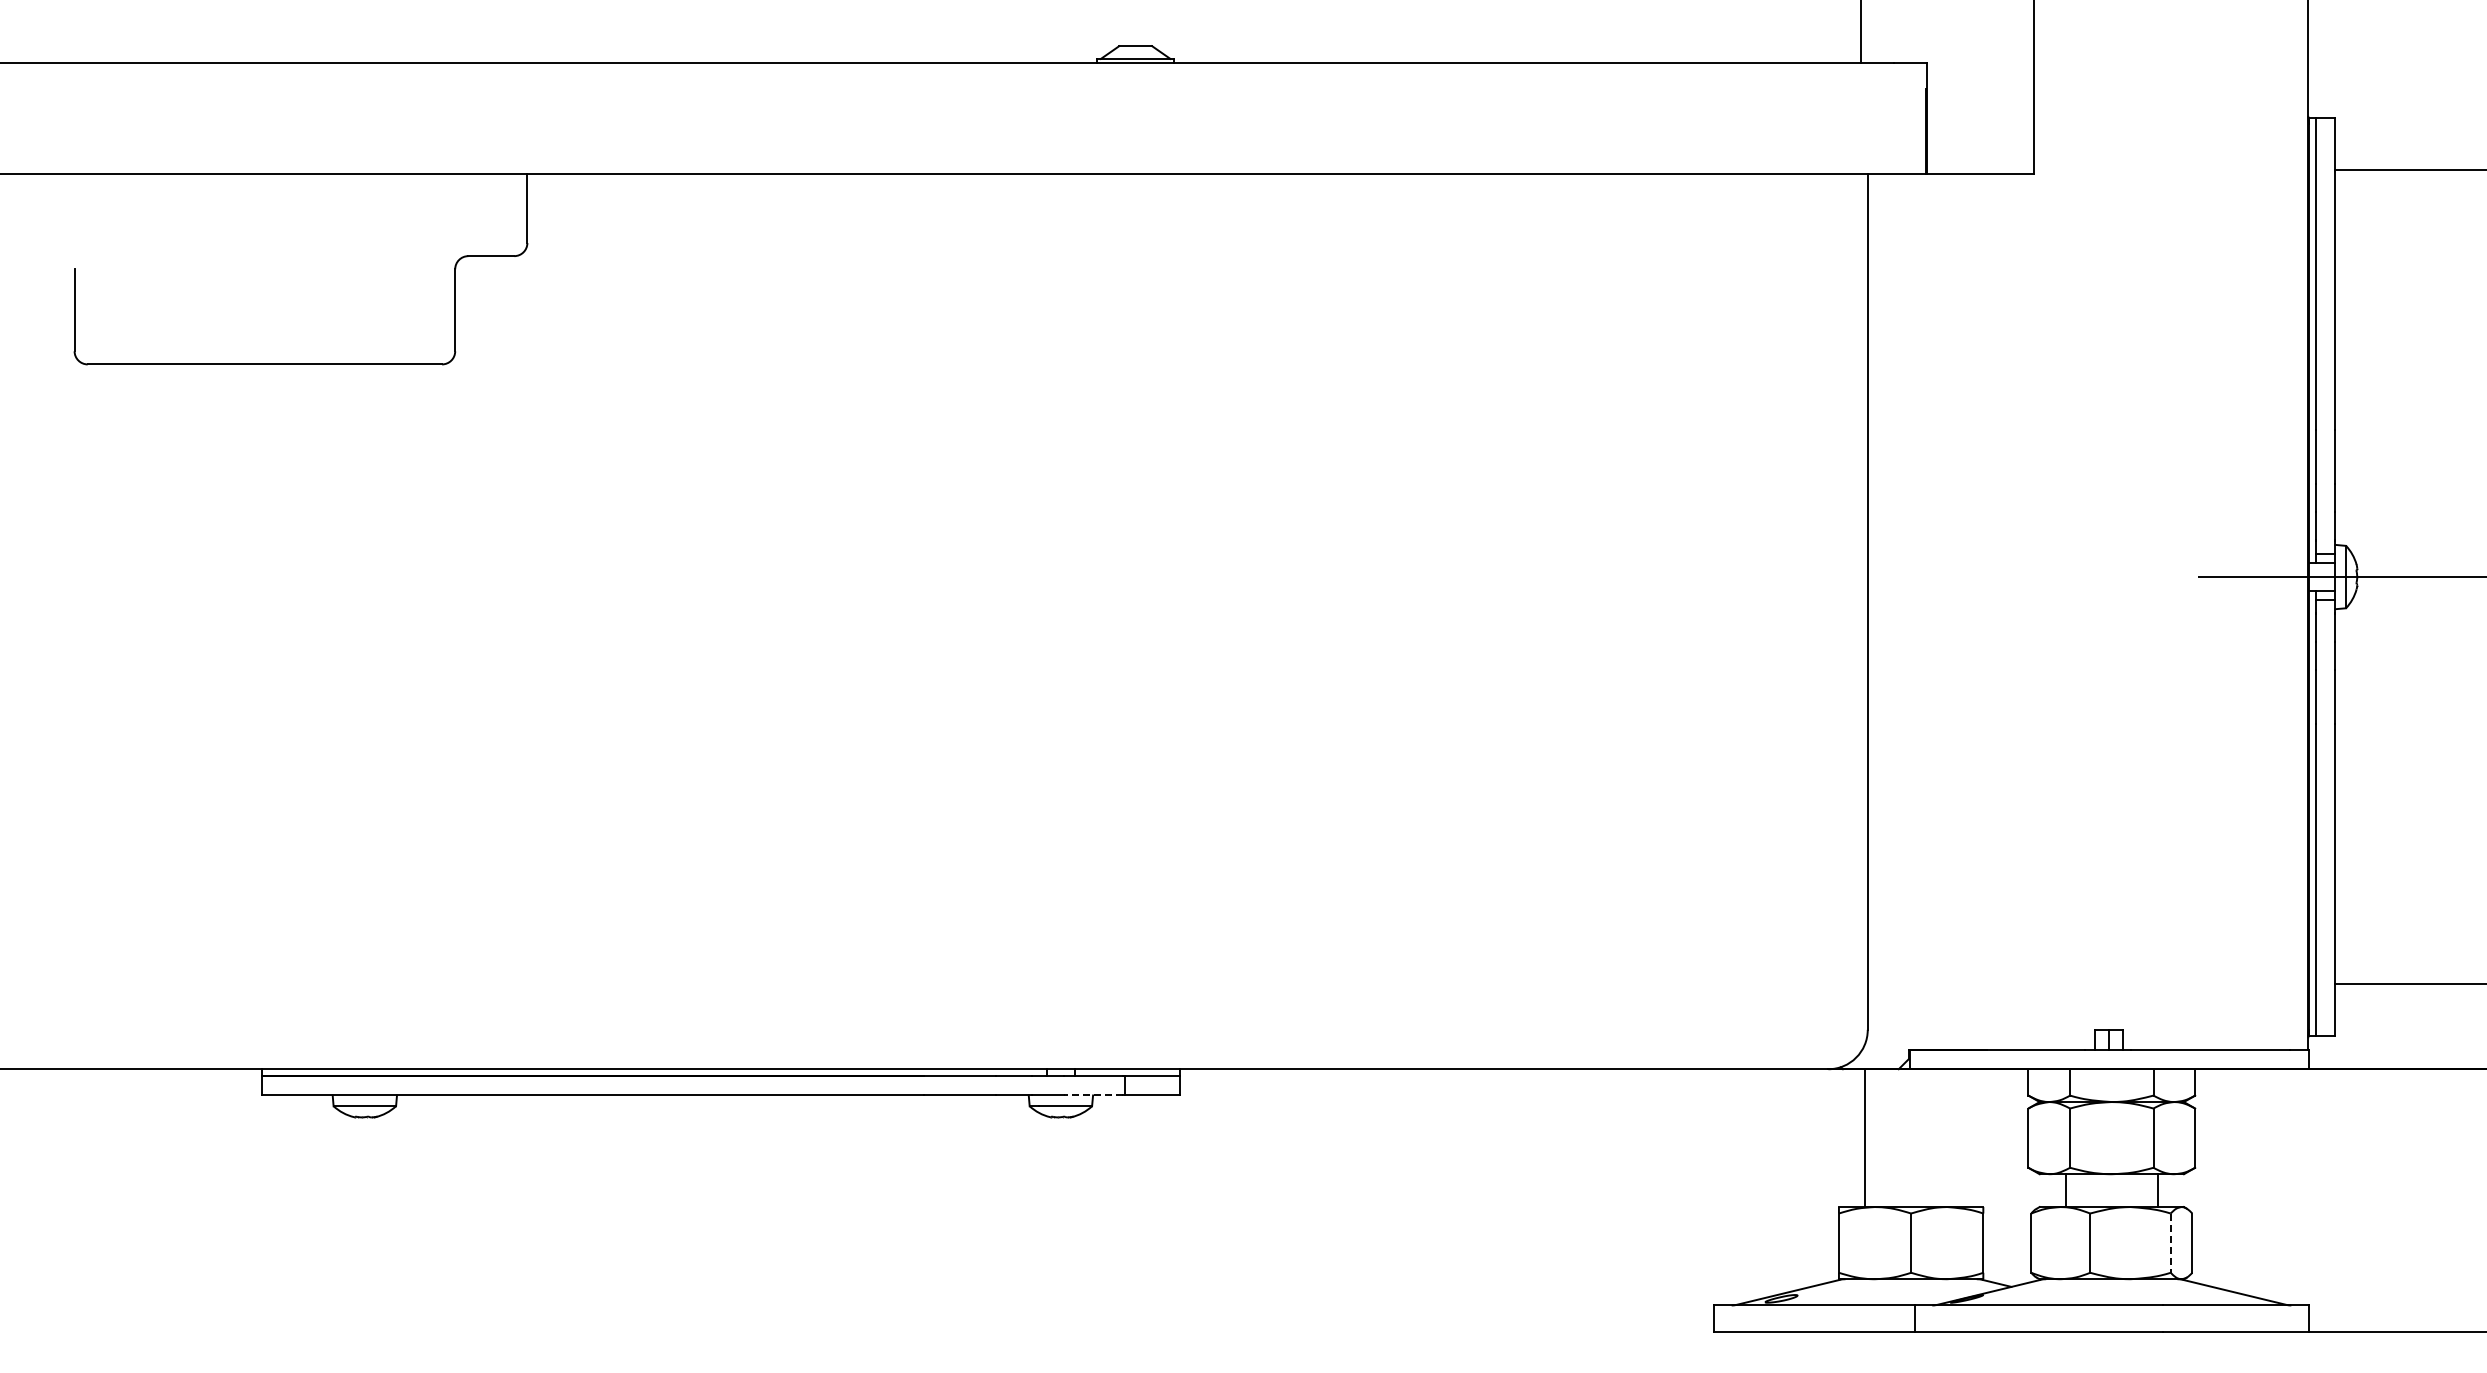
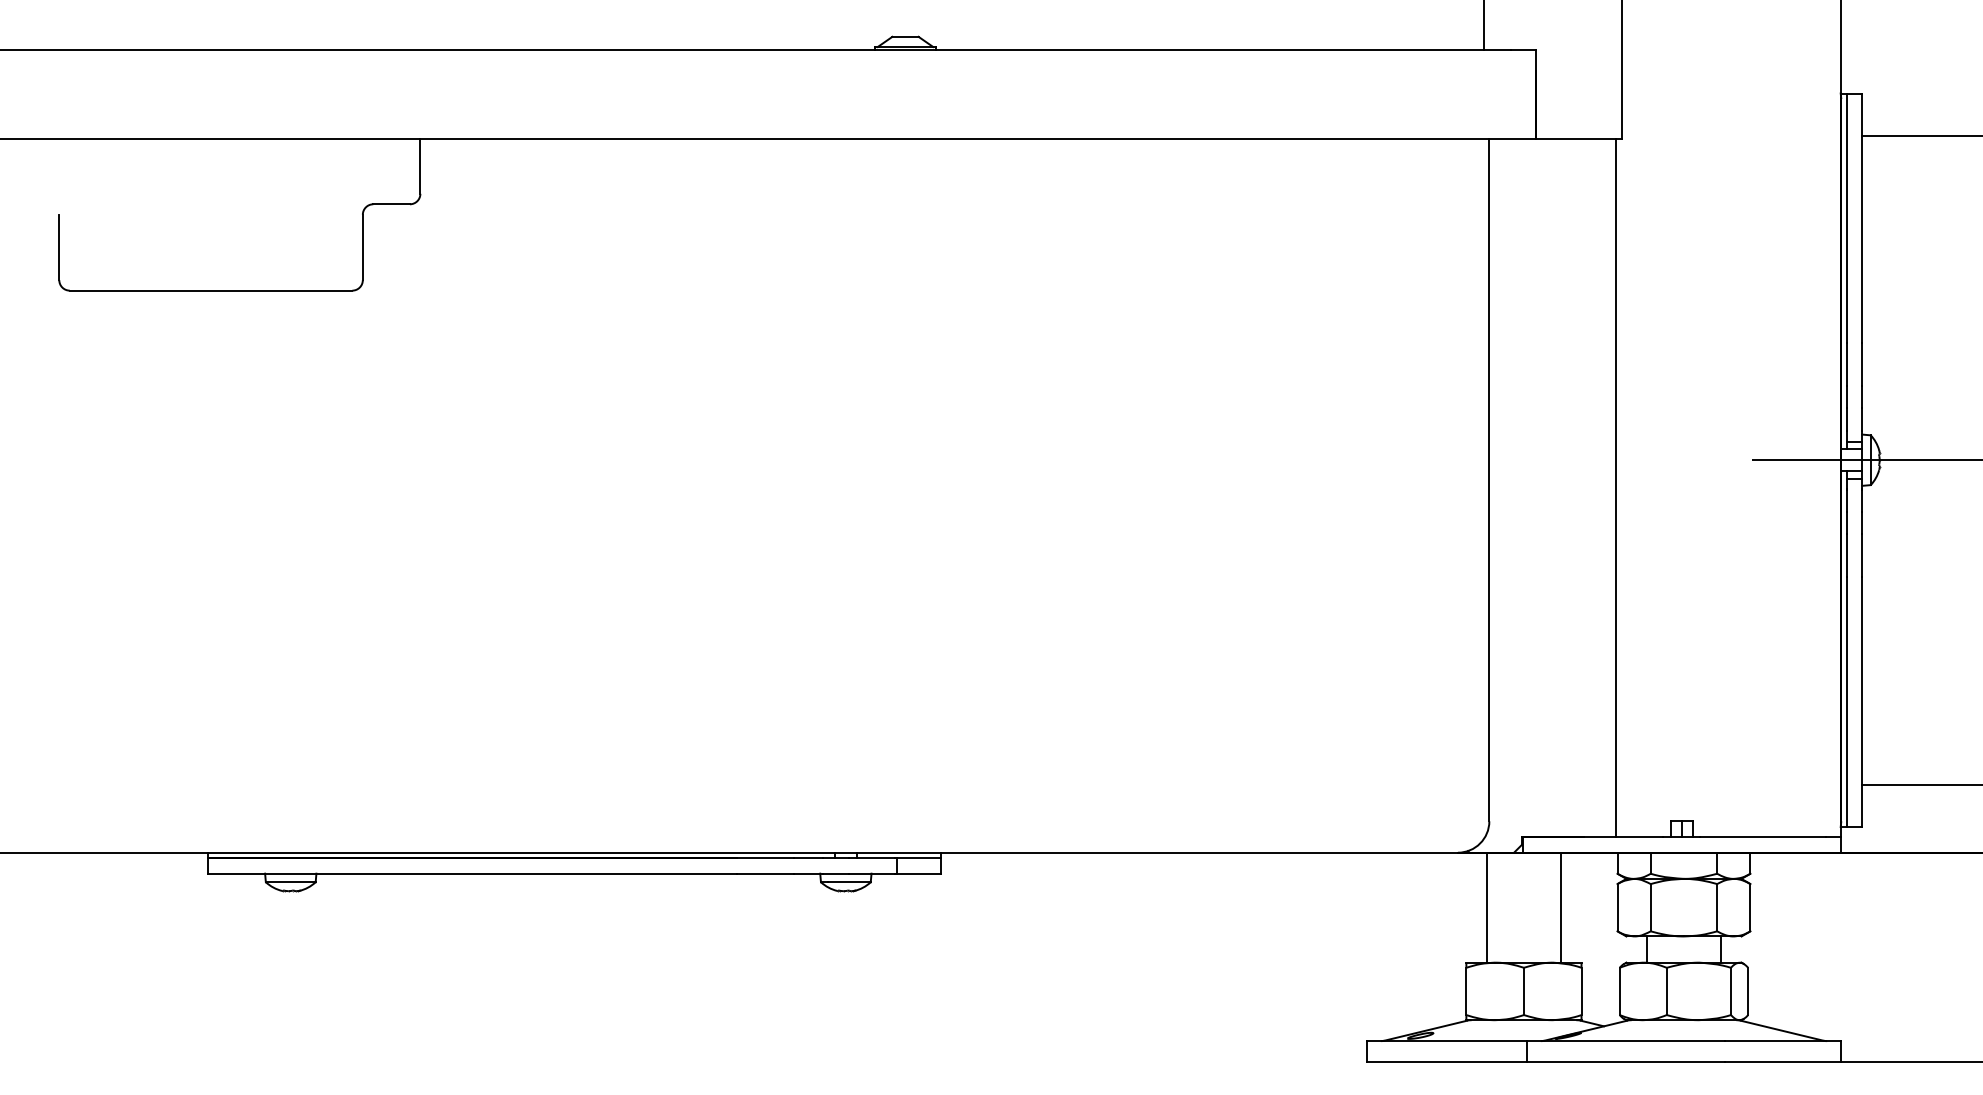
line: (2026, 611) -> (1615, 487), added
line: (1093, 1095) -> (871, 873), dashed -> solid
line: (1957, 1138) -> (1560, 907), added
line: (2170, 1243) -> (1730, 991), dashed -> solid

